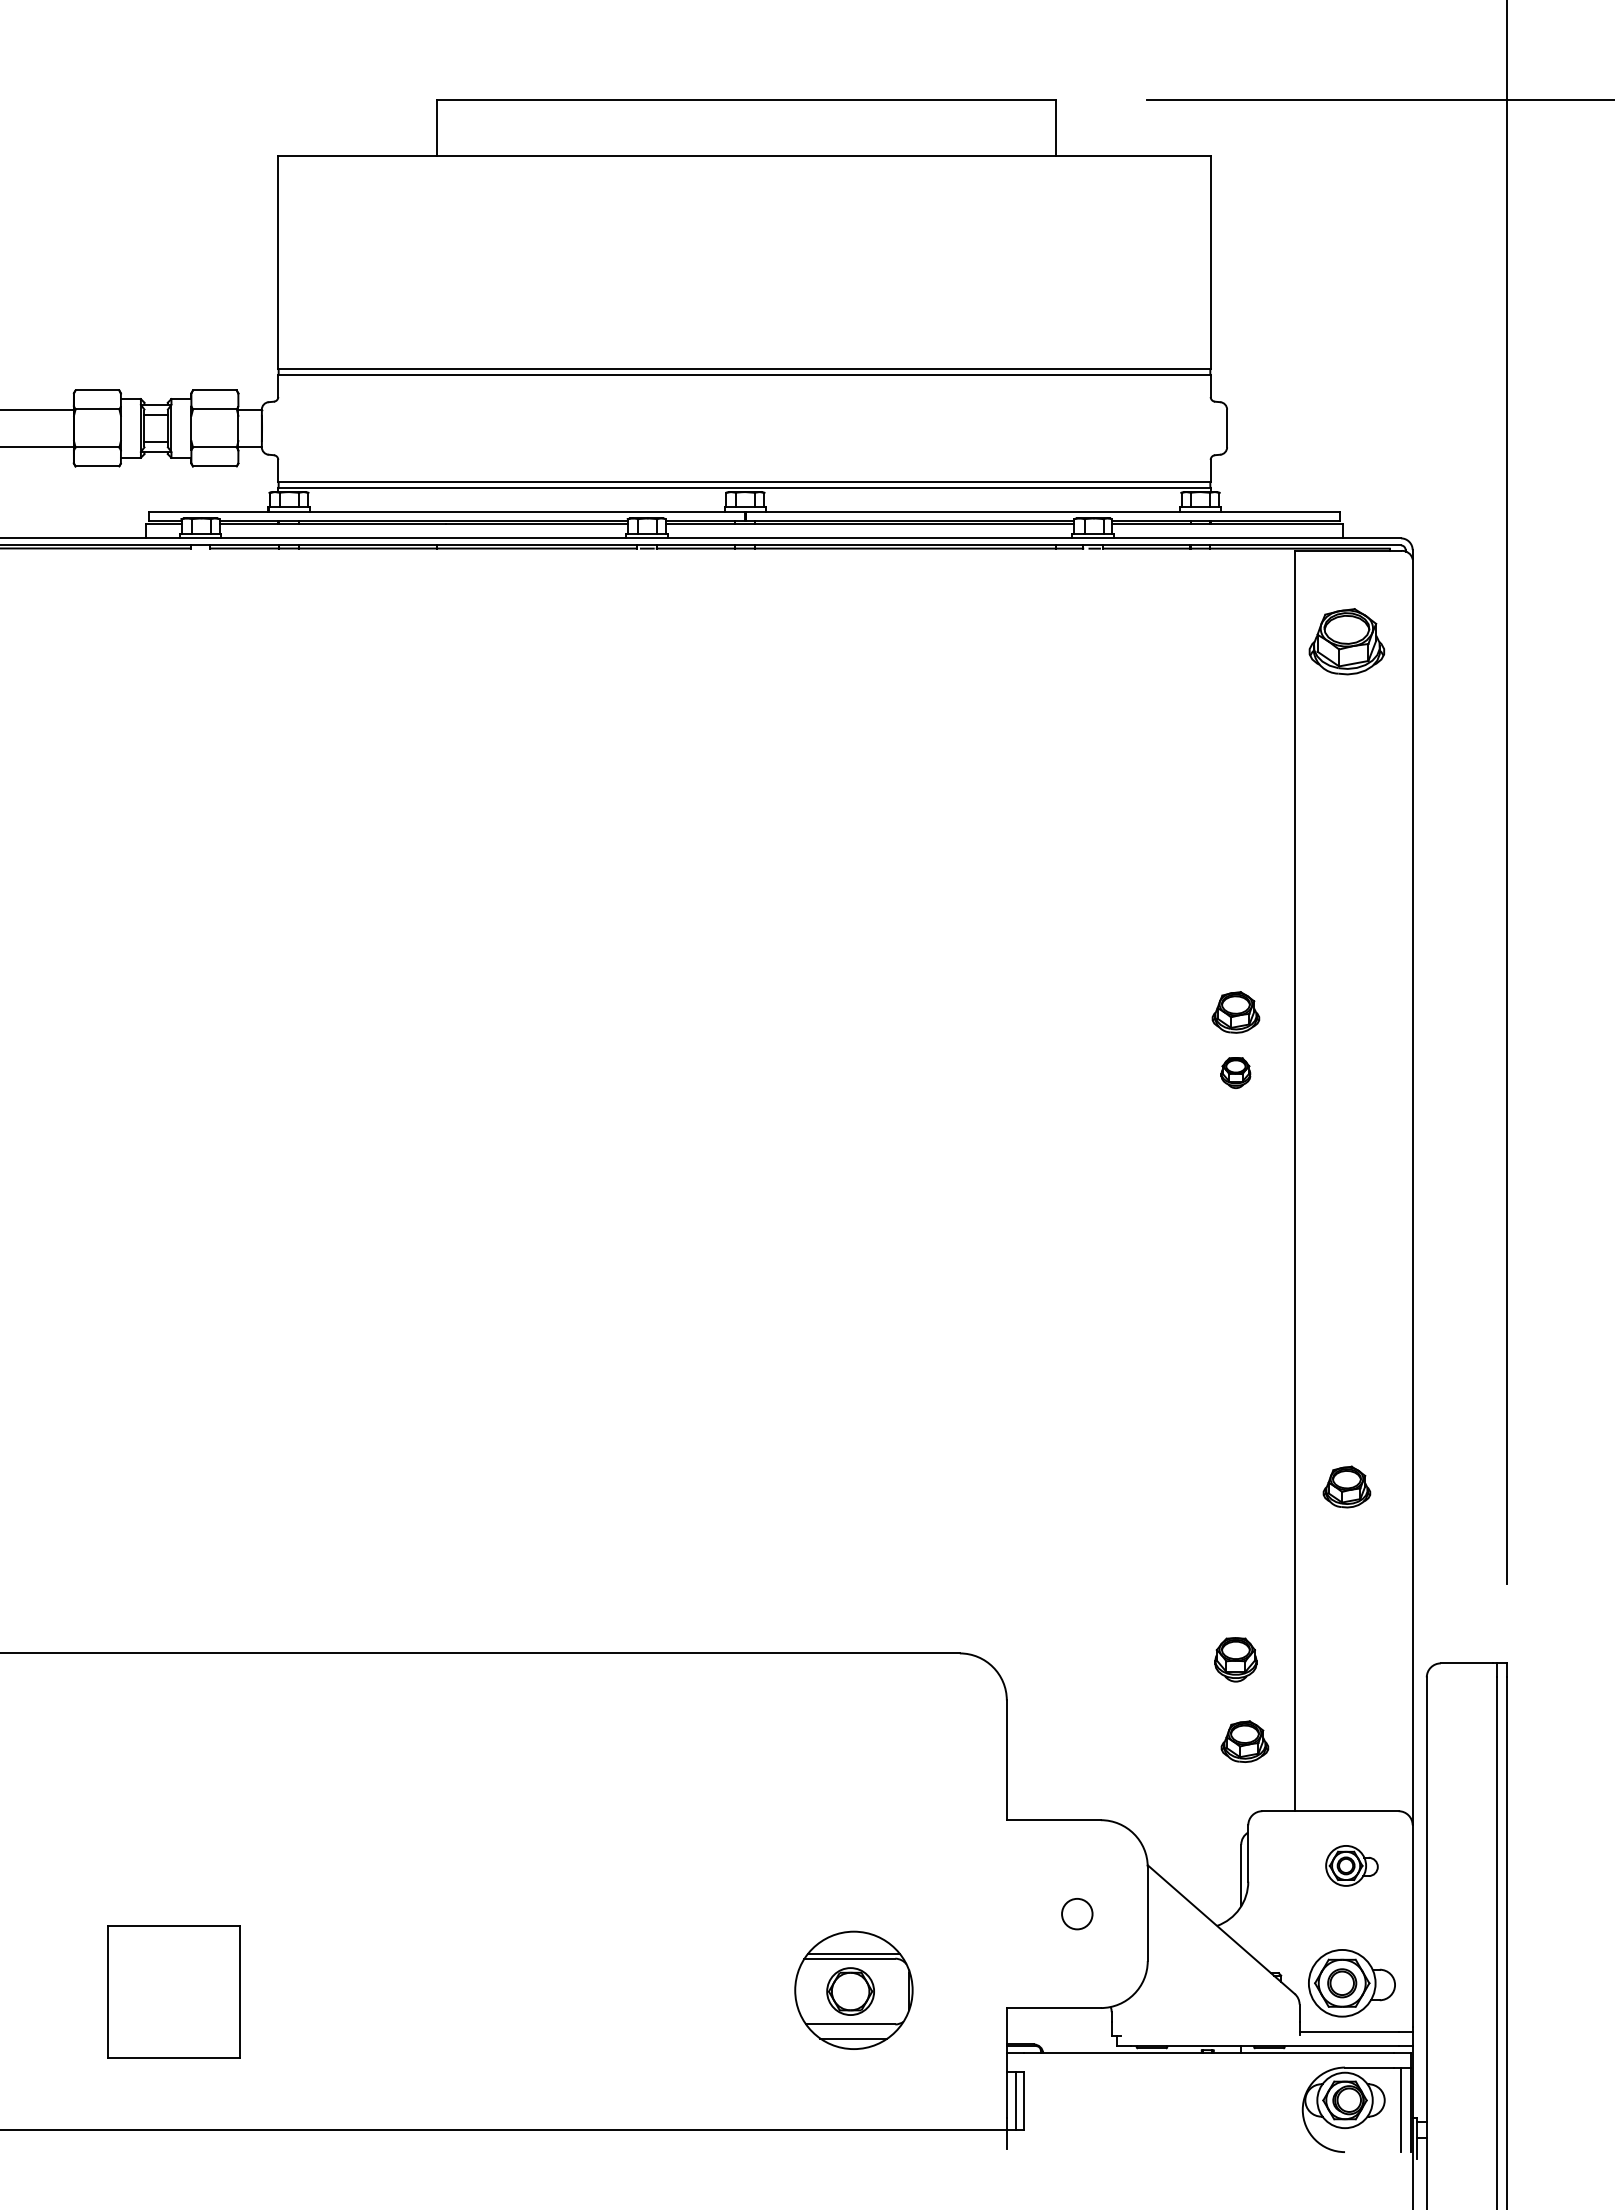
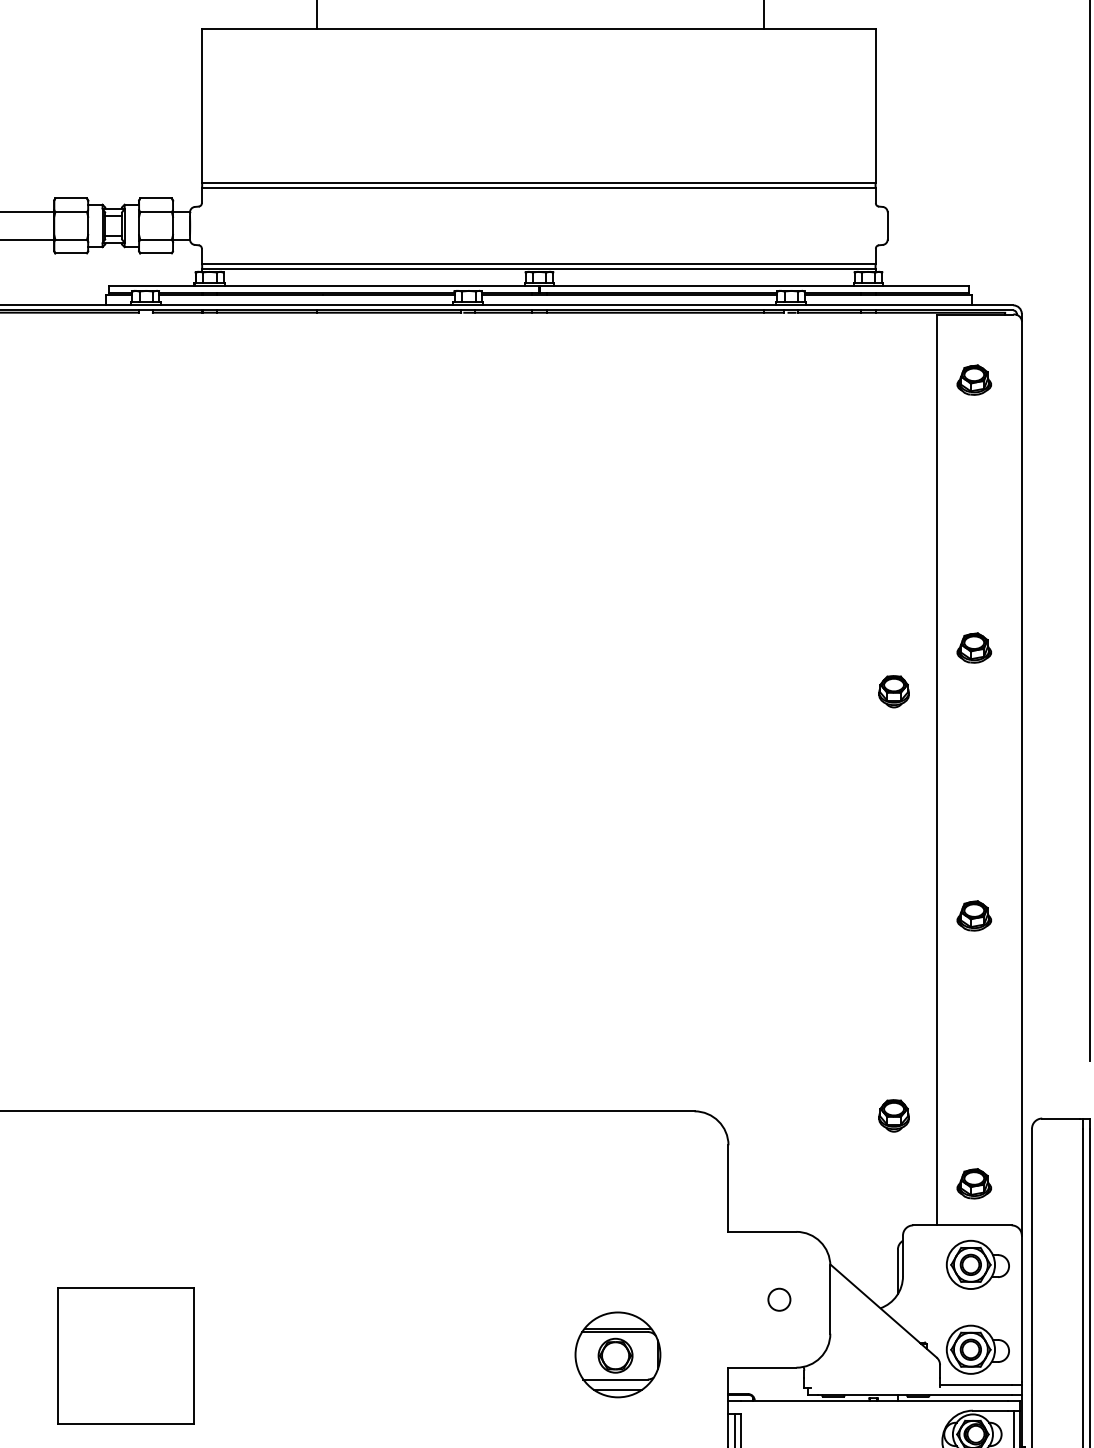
part: (1346, 641) -> (973, 379), size x0.62
part: (1235, 1012) -> (973, 648), moved
part: (1235, 1072) -> (893, 691), size x1.43
part: (1346, 1486) -> (973, 915), moved
part: (1244, 1741) -> (973, 1183), moved
part: (1351, 1865) -> (977, 1264), size x1.67
part: (173, 1991) -> (126, 1355), size x1.43

